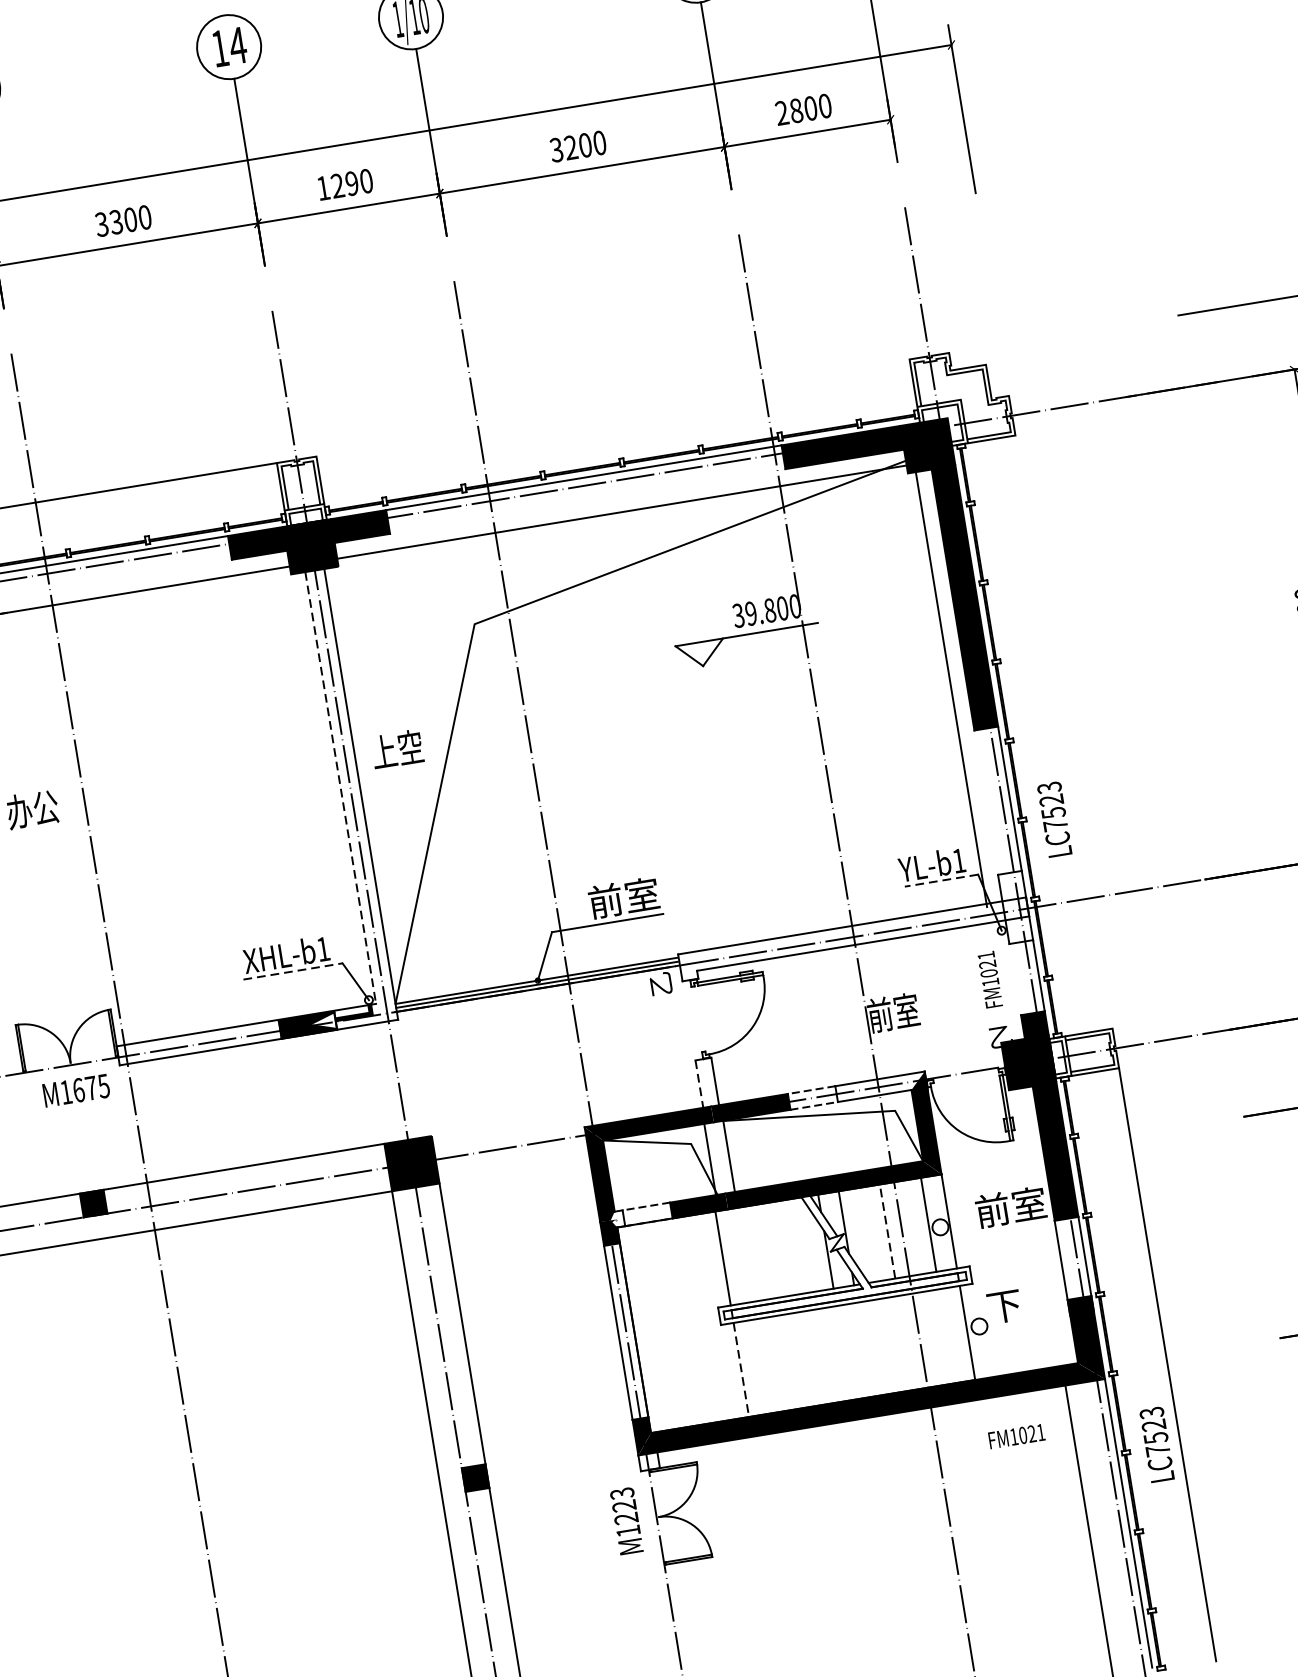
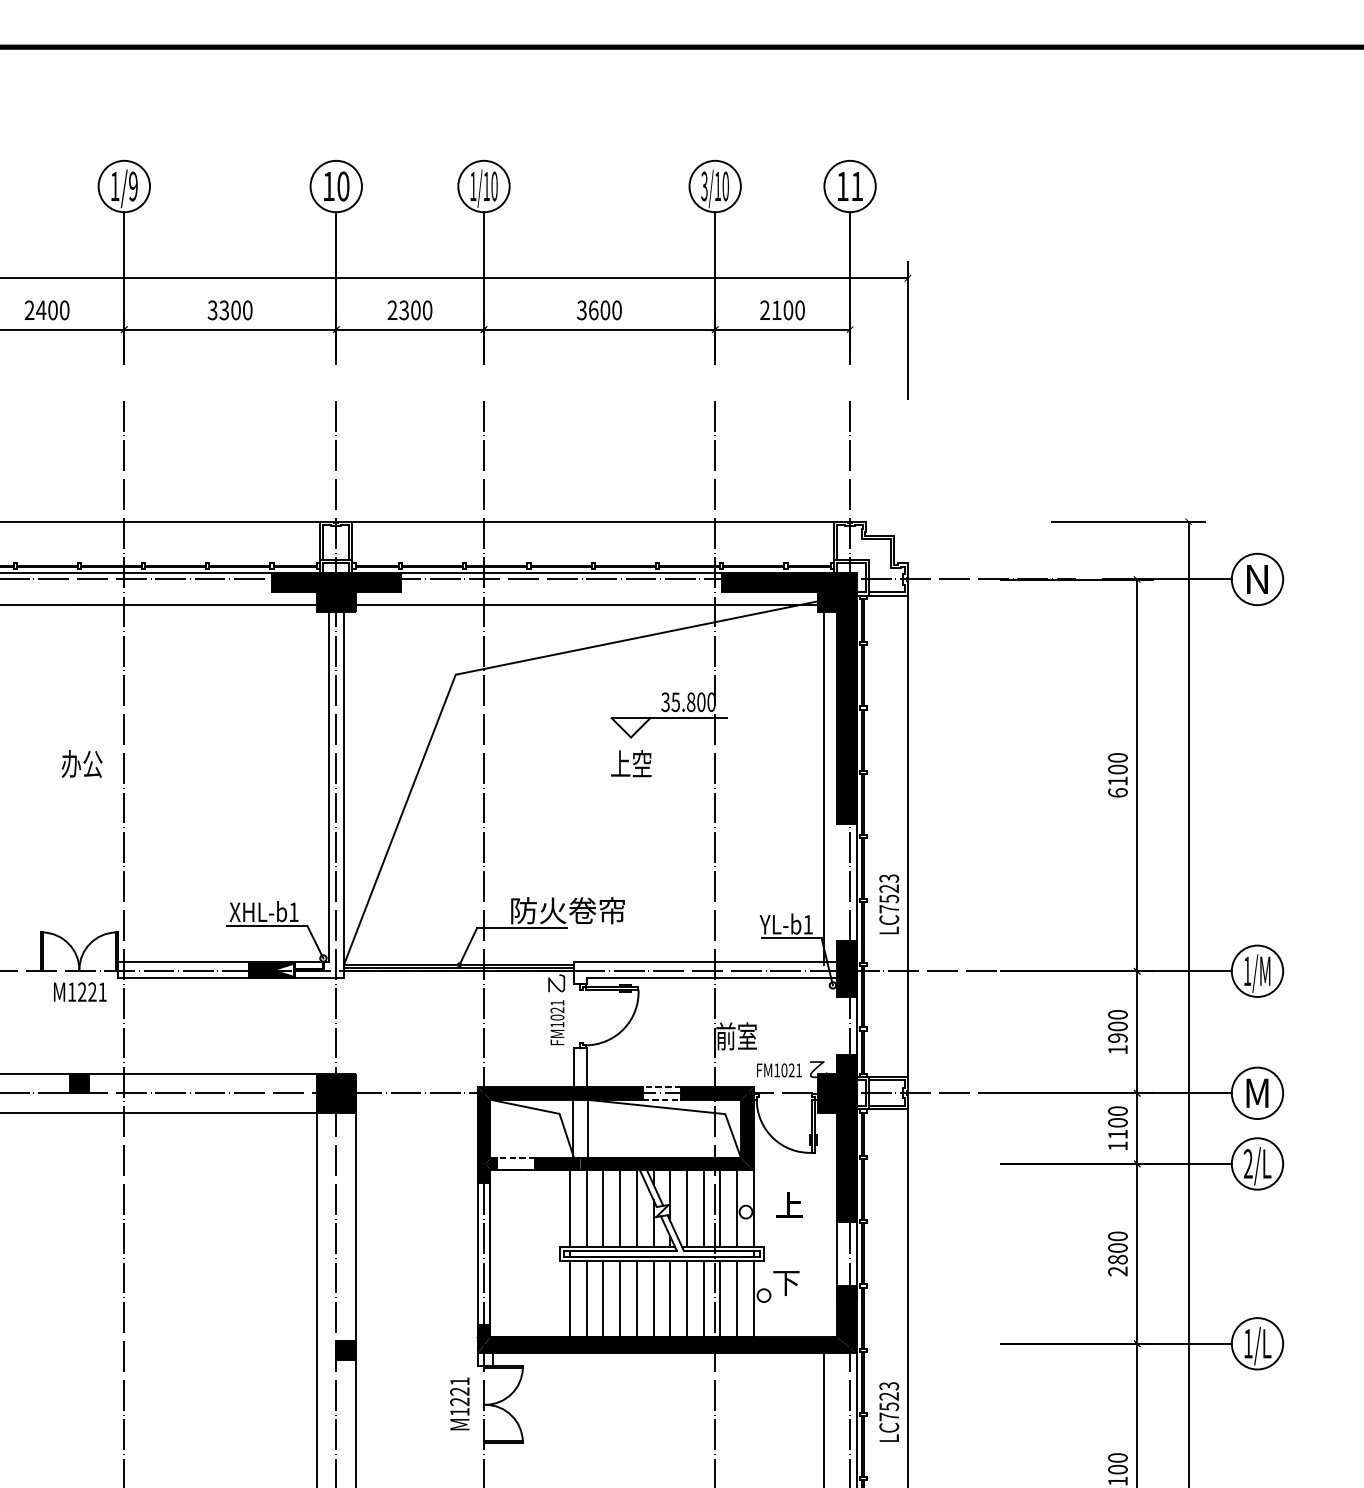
text: (236, 45) -> (342, 186), 14 -> 10
text: (796, 111) -> (776, 310), 2800 -> 2100
text: (570, 147) -> (593, 310), 3200 -> 3600
text: (336, 186) -> (403, 310), 1290 -> 2300
line: (613, 407) -> (593, 521), added
text: (750, 612) -> (675, 701), 39.800 -> 35.800
line: (1063, 732) -> (907, 836), added
text: (397, 749) -> (631, 763), moved
line: (340, 788) -> (328, 787), dashed -> solid
line: (941, 881) -> (791, 938), dashed -> solid
text: (659, 891) -> (567, 910), 前室 -> 防火卷帘
fill: (1015, 907) -> (846, 968), added
line: (293, 970) -> (267, 925), dashed -> solid
text: (990, 979) -> (557, 1022), moved
line: (699, 1085) -> (573, 1068), dashed -> solid
fill: (881, 1085) -> (717, 1092), added
text: (91, 1087) -> (92, 991), M1675 -> M1221
text: (1010, 1206) -> (804, 1204), 前室 -> 上
fill: (617, 1218) -> (491, 1163), added
line: (908, 1228) -> (720, 1208), added
line: (887, 1231) -> (703, 1208), dashed -> solid
line: (866, 1234) -> (686, 1208), added
line: (804, 1244) -> (636, 1208), added
line: (785, 1248) -> (620, 1208), added
line: (764, 1251) -> (603, 1208), added
line: (743, 1255) -> (586, 1208), added
line: (947, 1335) -> (737, 1298), added
line: (926, 1338) -> (720, 1298), added
line: (905, 1342) -> (703, 1298), added
line: (884, 1345) -> (686, 1298), added
line: (864, 1348) -> (670, 1298), added
line: (843, 1352) -> (653, 1298), added
line: (823, 1355) -> (636, 1298), added
line: (803, 1359) -> (620, 1298), added
line: (782, 1362) -> (603, 1298), added
line: (761, 1365) -> (586, 1298), added
line: (741, 1370) -> (570, 1299), dashed -> solid
text: (1017, 1436) -> (779, 1070), moved
text: (621, 1493) -> (459, 1381), M1223 -> M1221

